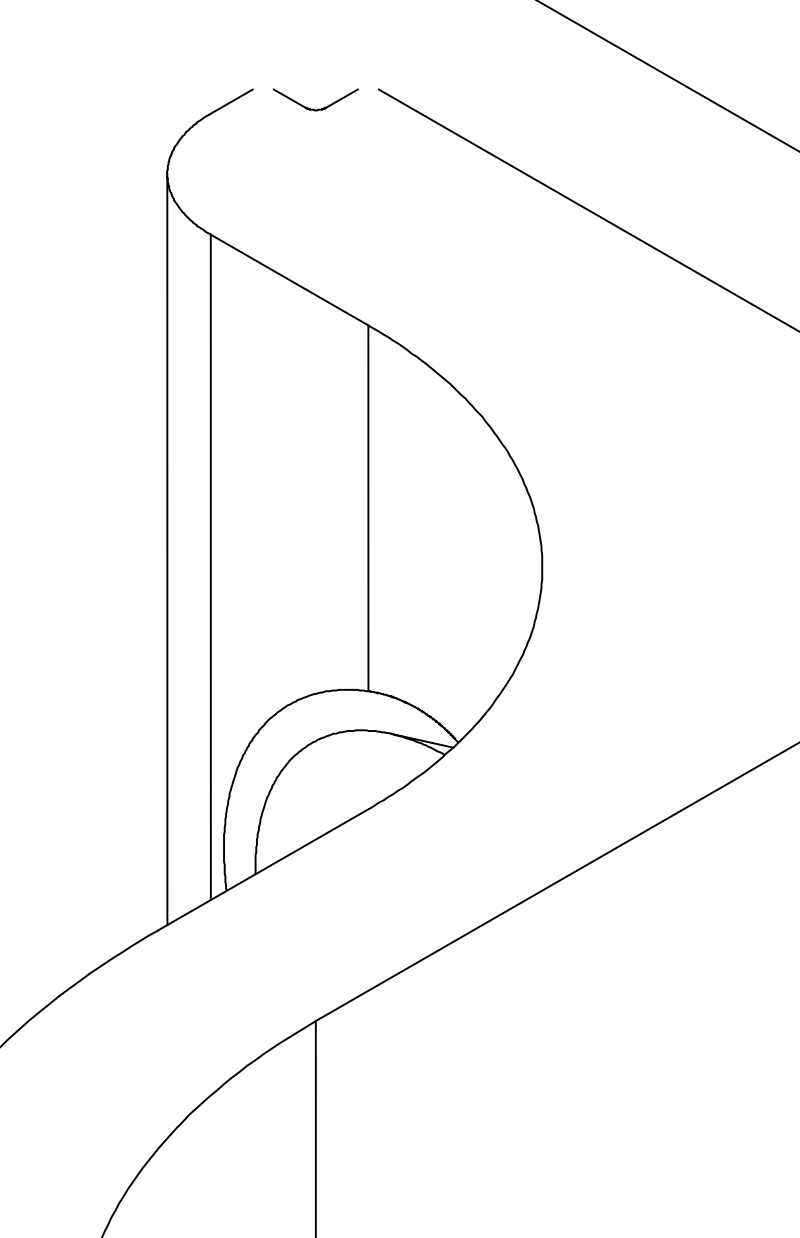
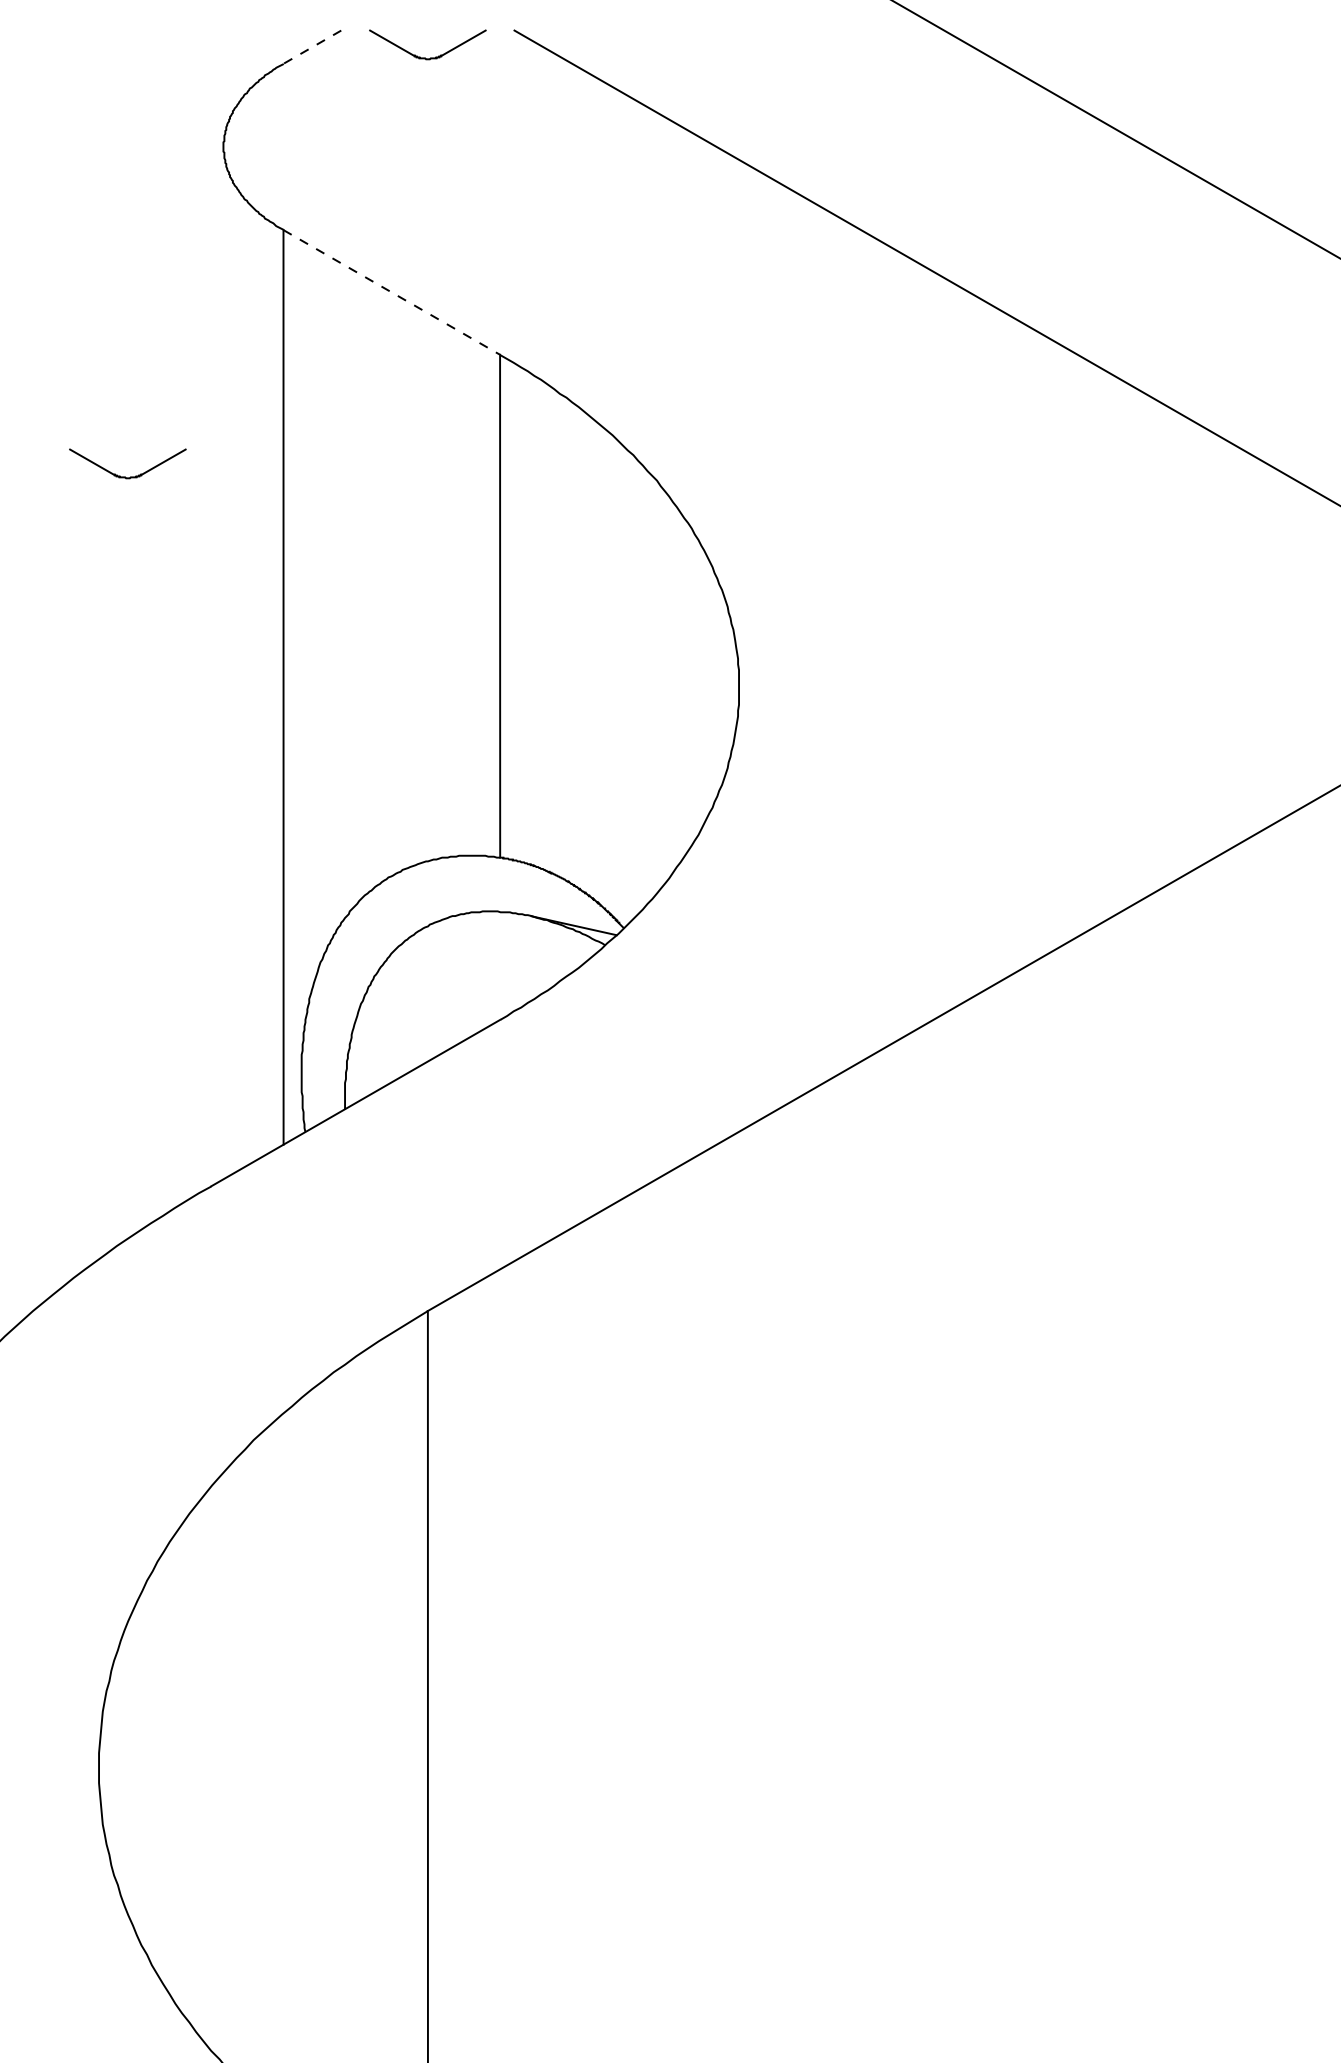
line: (231, 101) -> (311, 47), solid -> dashed
line: (289, 280) -> (391, 292), solid -> dashed
part: (95, 413) -> (125, 476), added
line: (167, 549) -> (223, 662), removed

